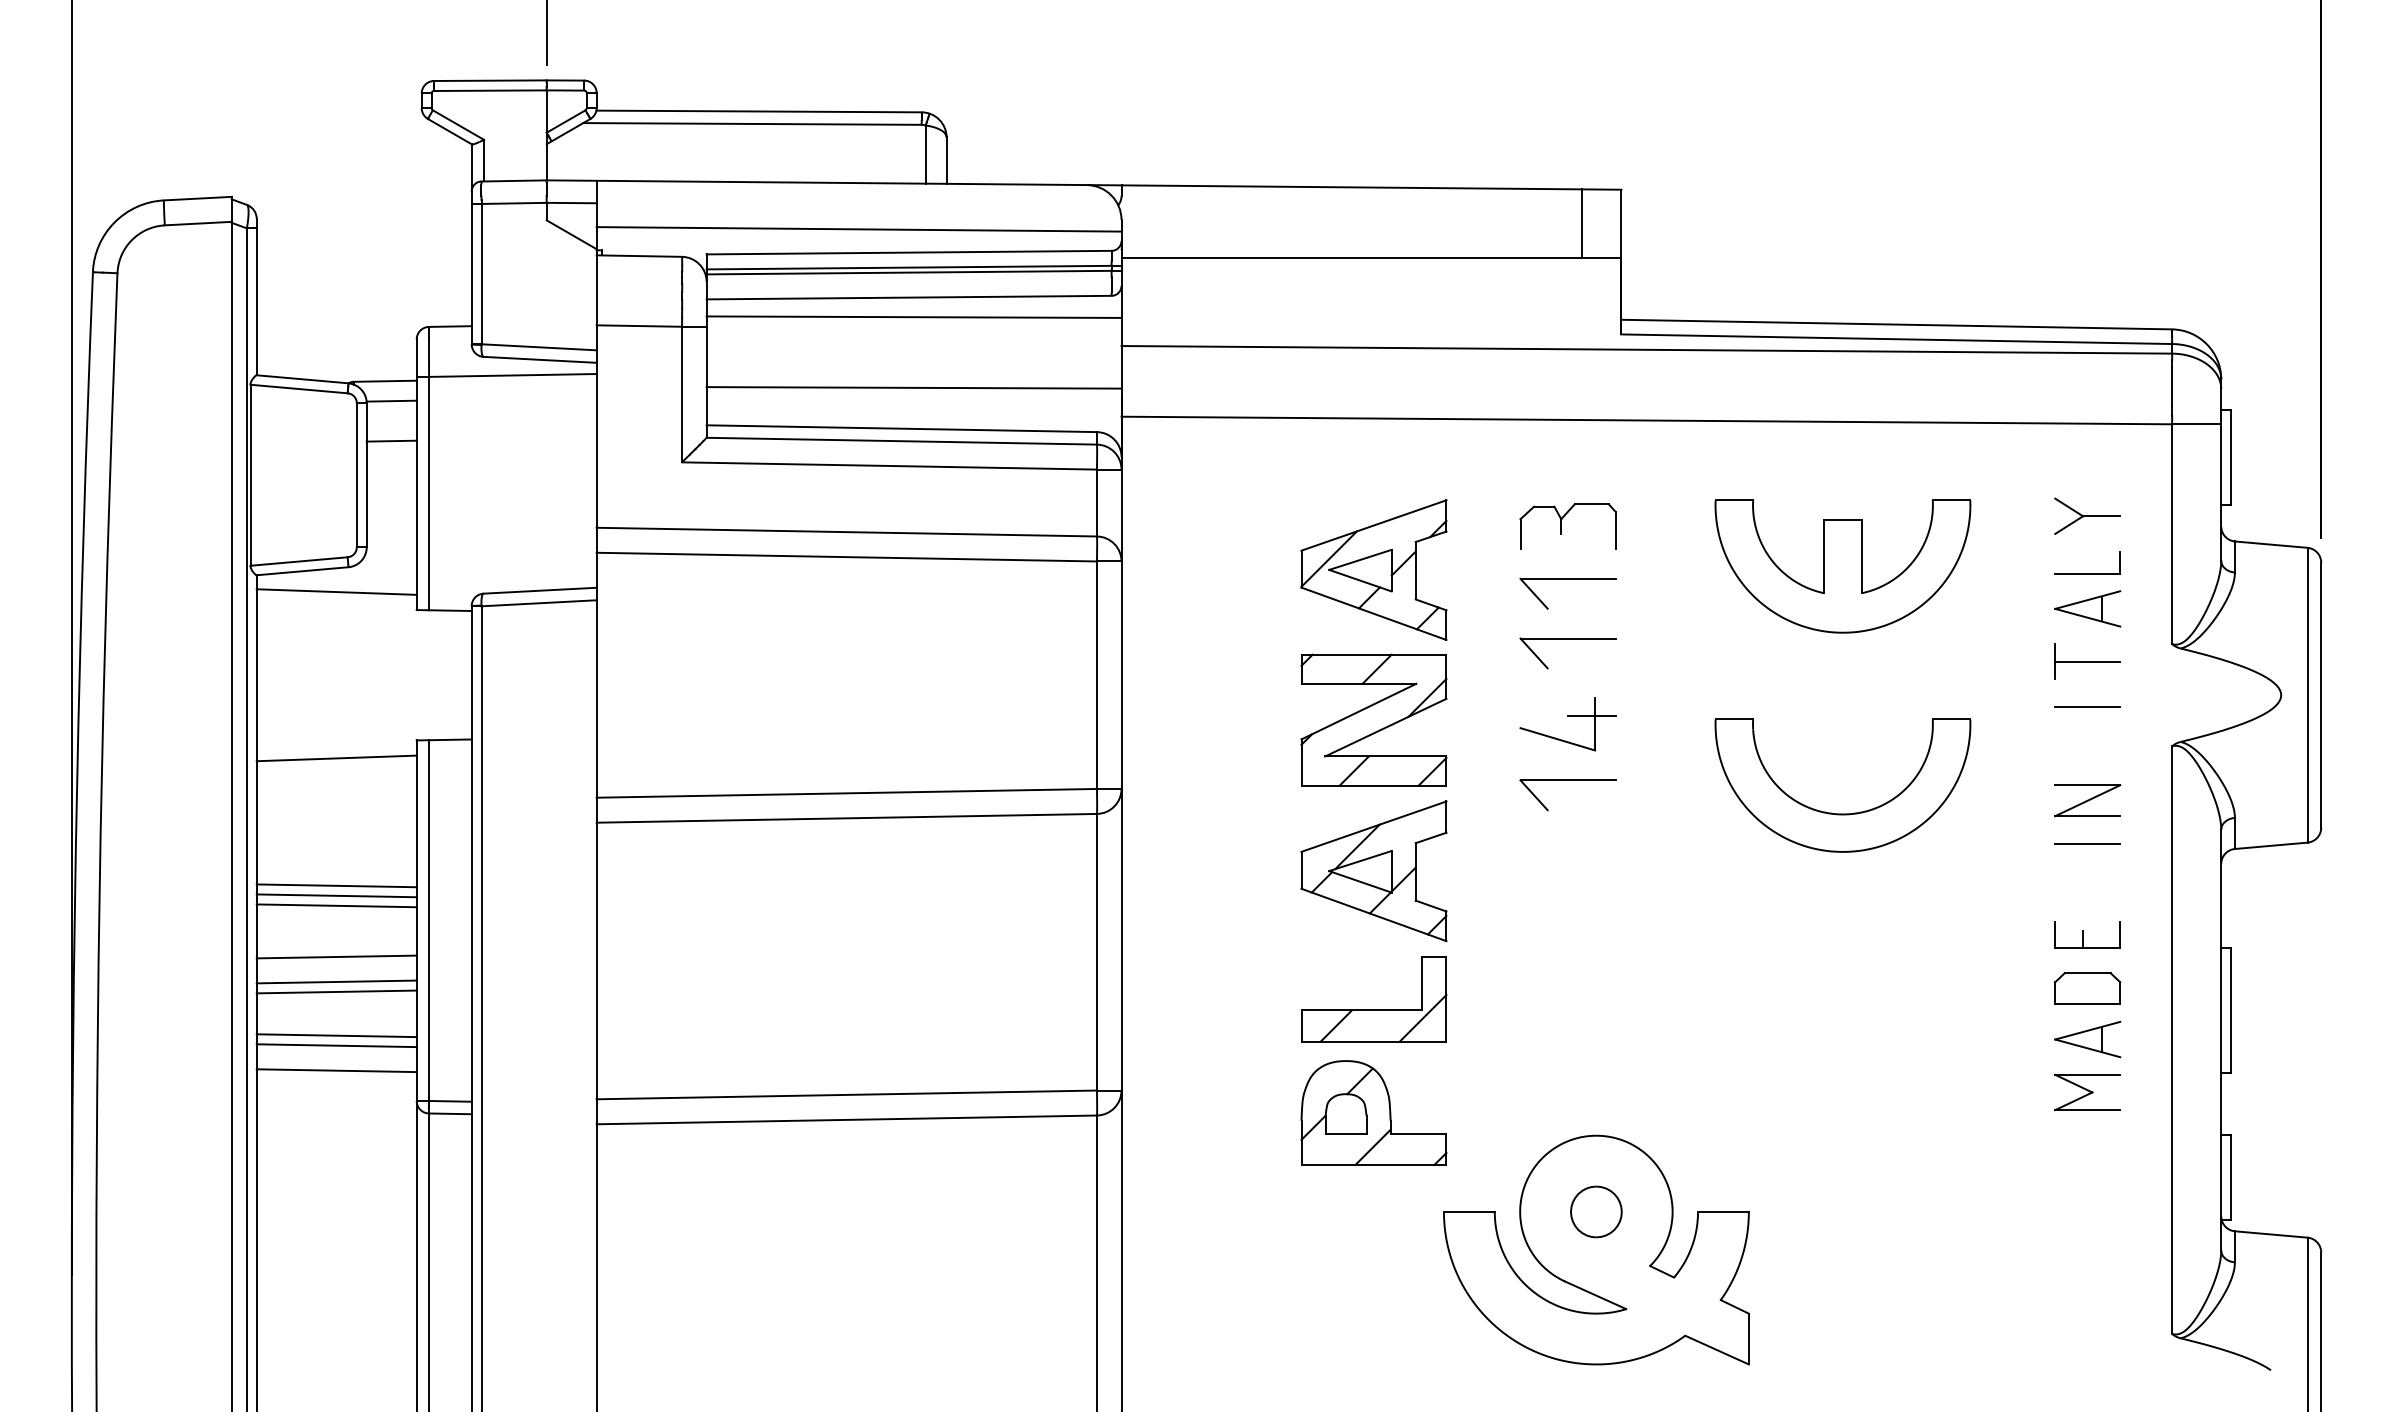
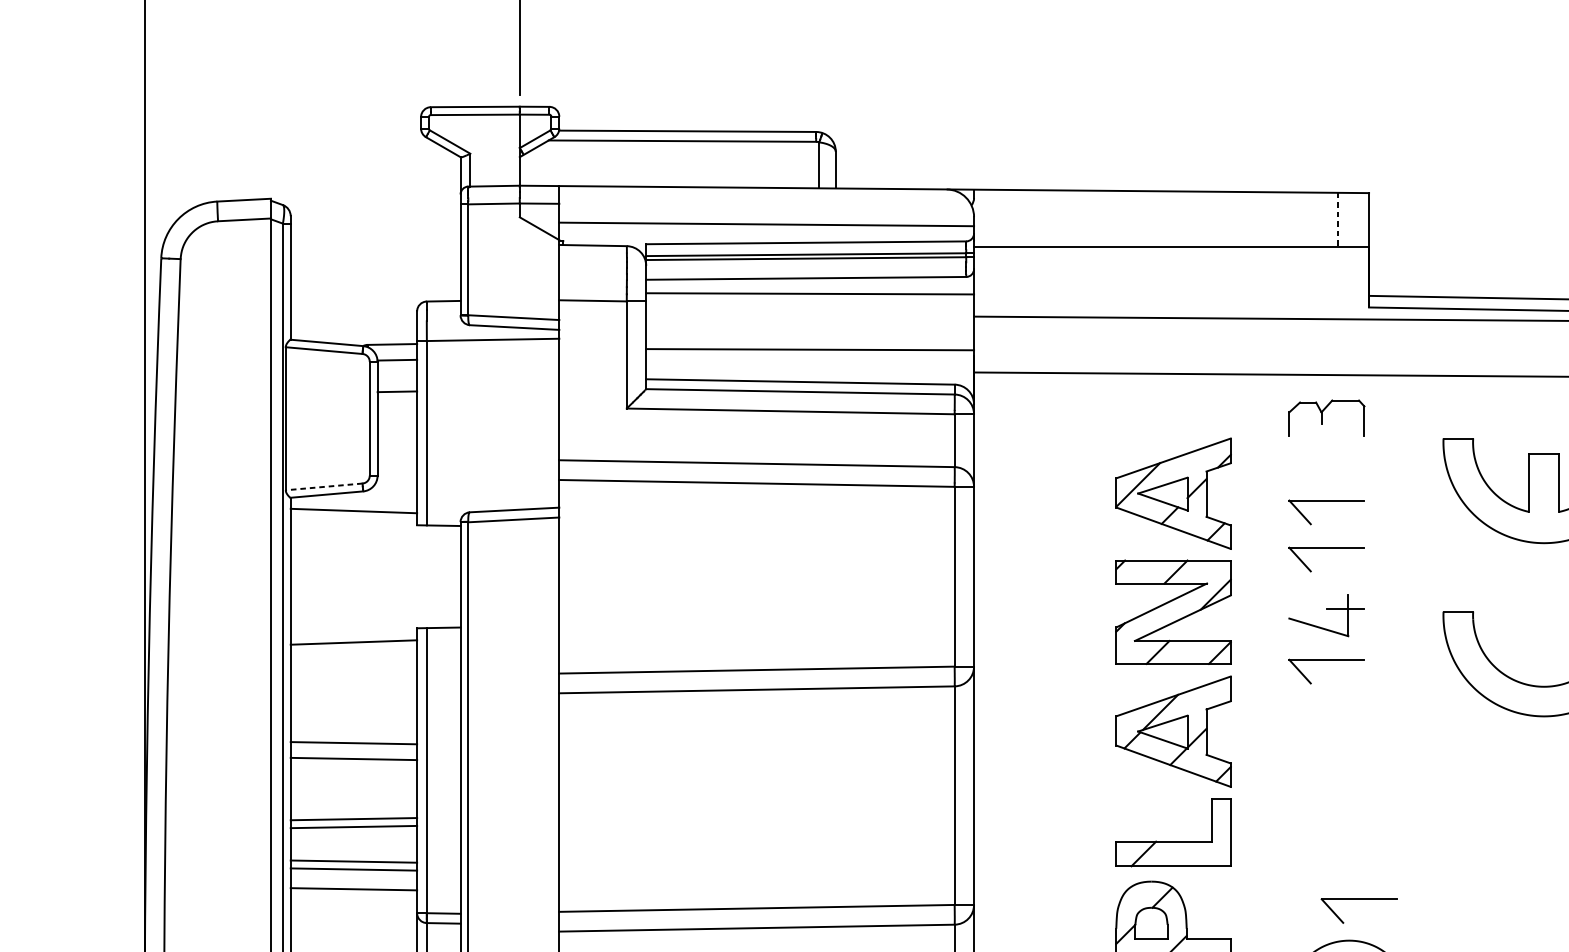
line: (1581, 224) -> (1337, 220), solid -> dashed
part: (1567, 526) -> (1326, 418), moved
line: (299, 561) -> (324, 486), solid -> dashed
line: (336, 895) -> (353, 750), removed
line: (336, 956) -> (353, 799), removed
line: (1422, 1017) -> (1211, 847), removed
part: (1608, 1083) -> (1358, 899), added

